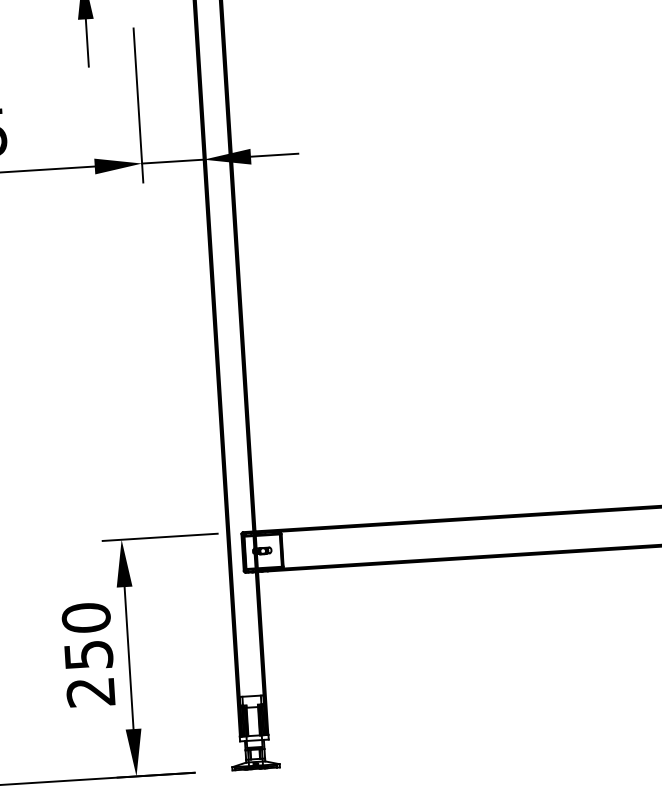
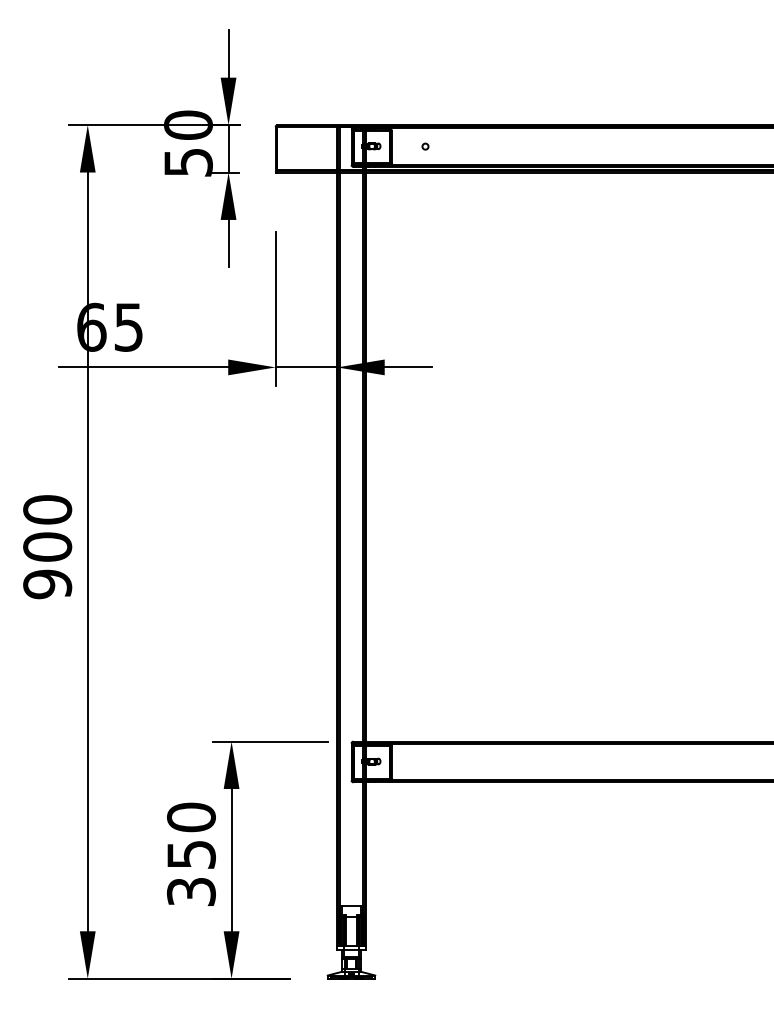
text: (91, 692) -> (191, 892), 250 -> 350

